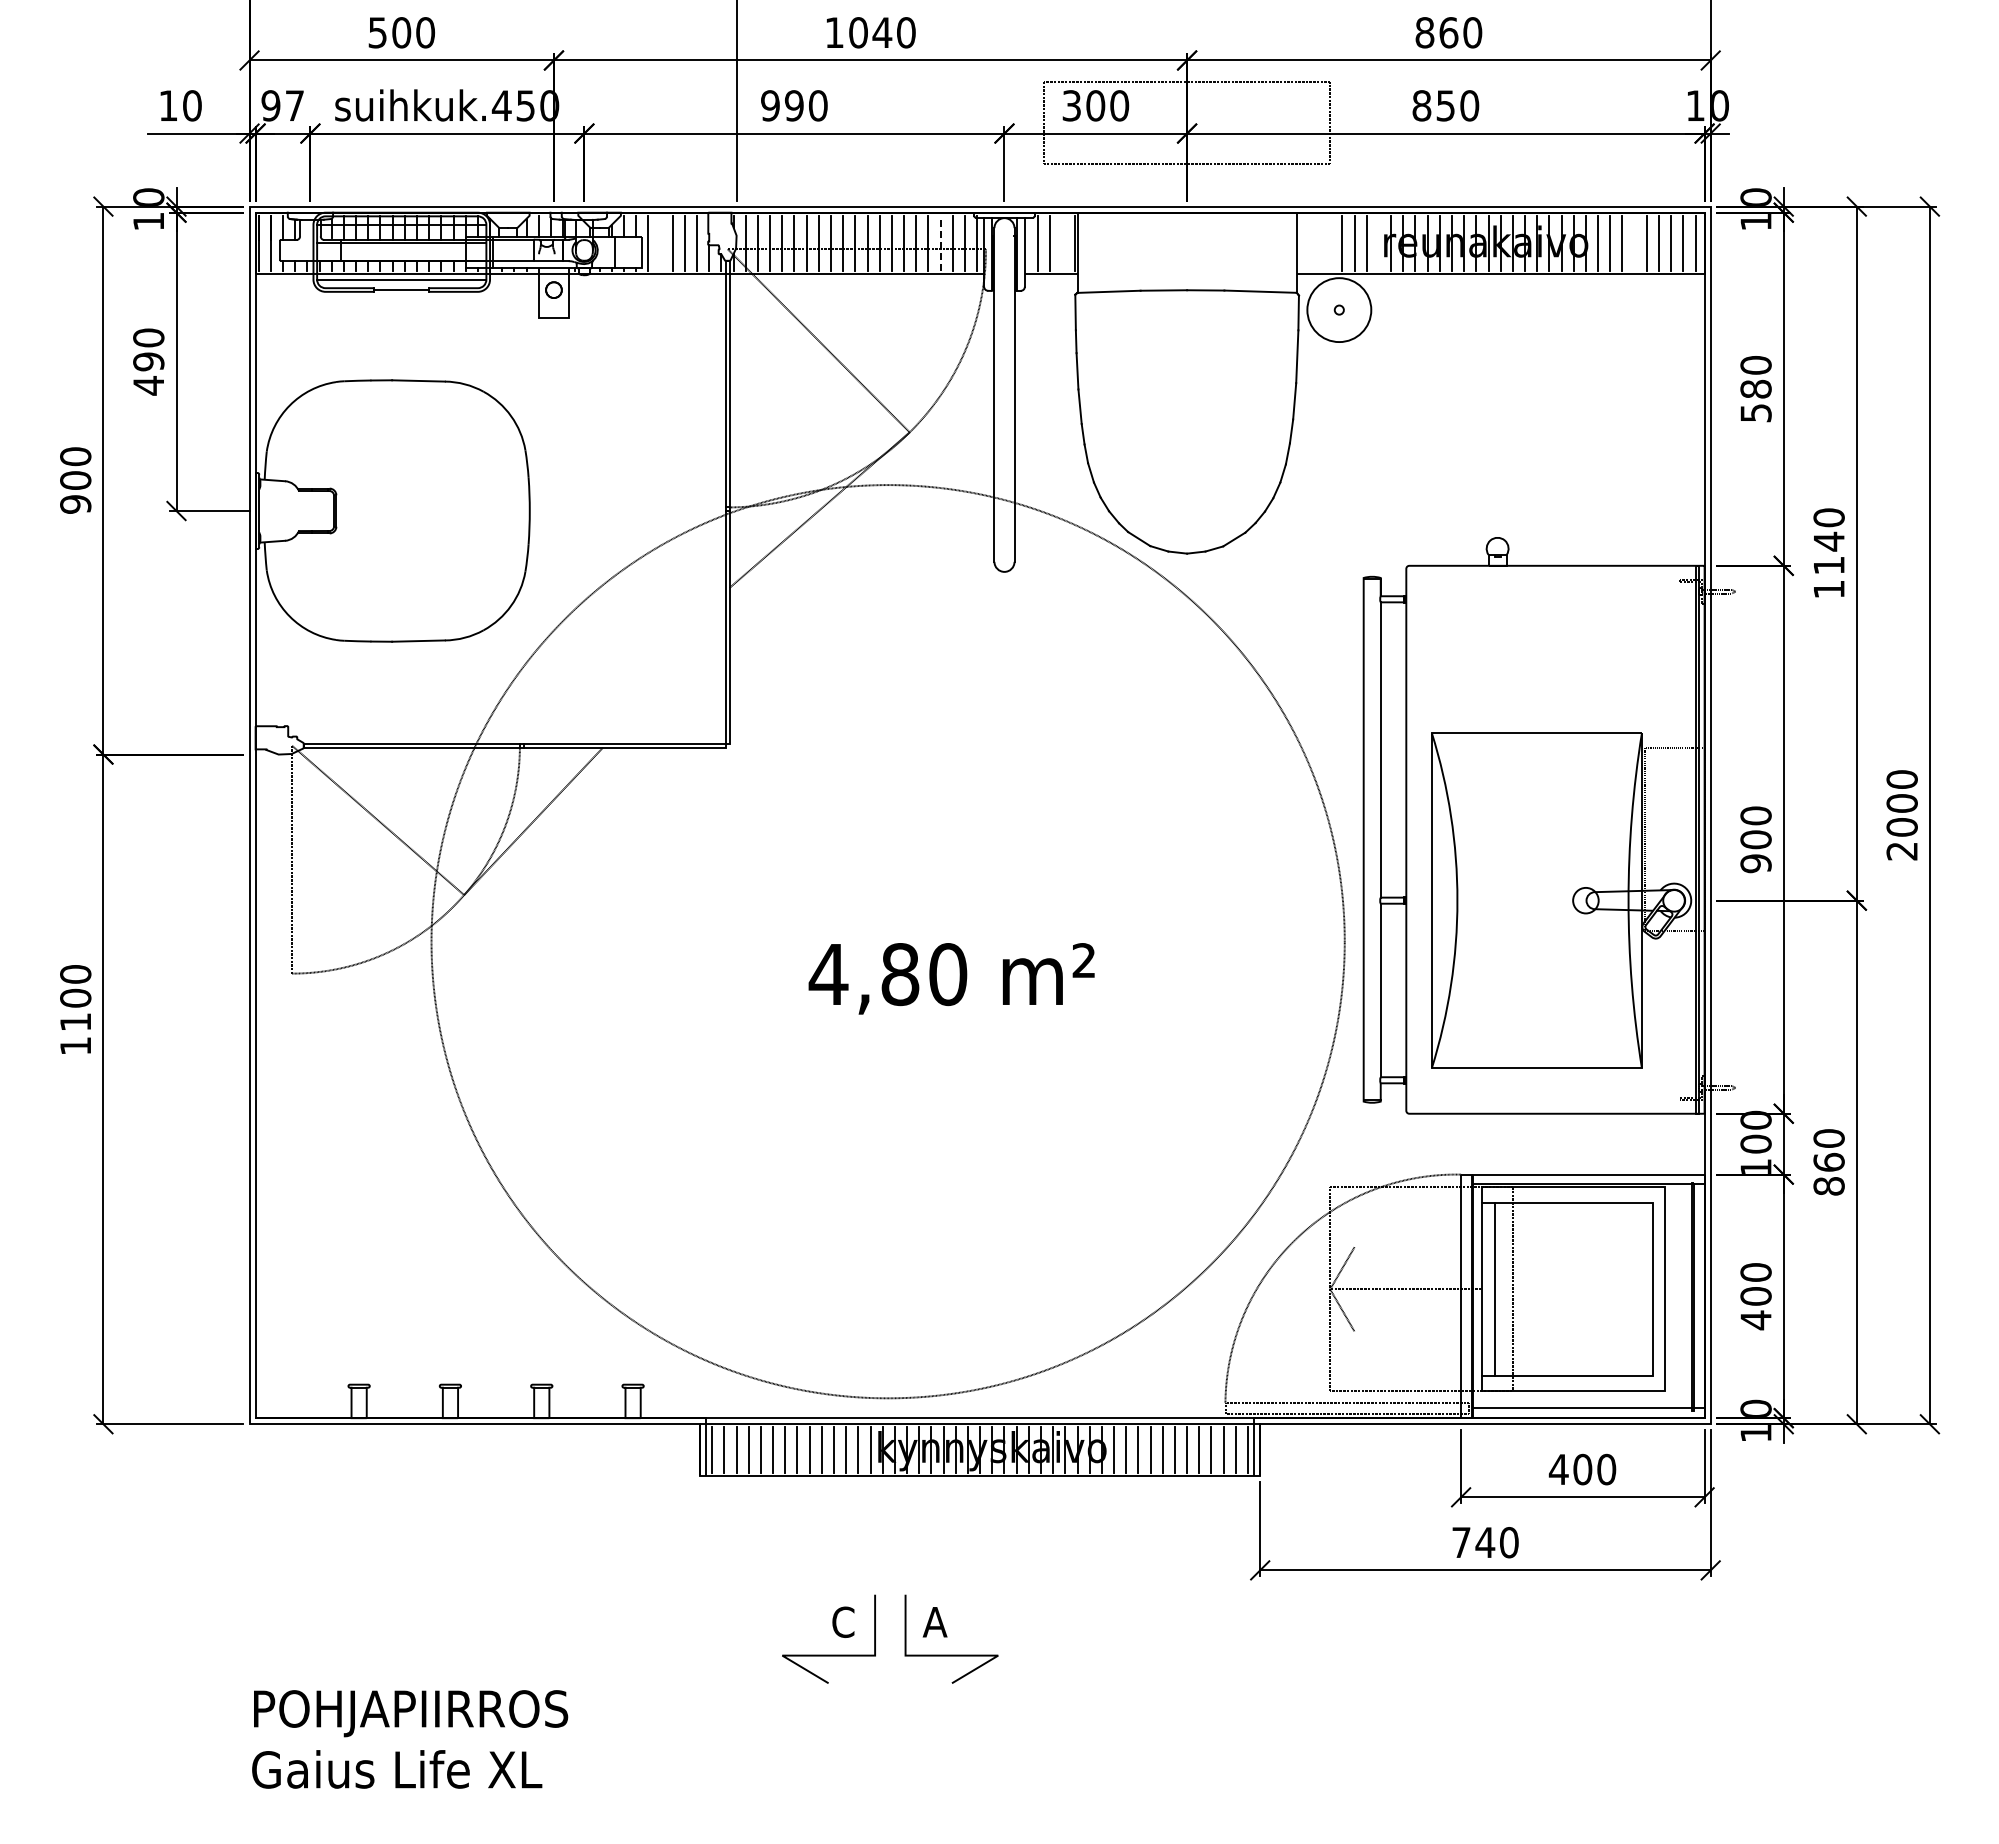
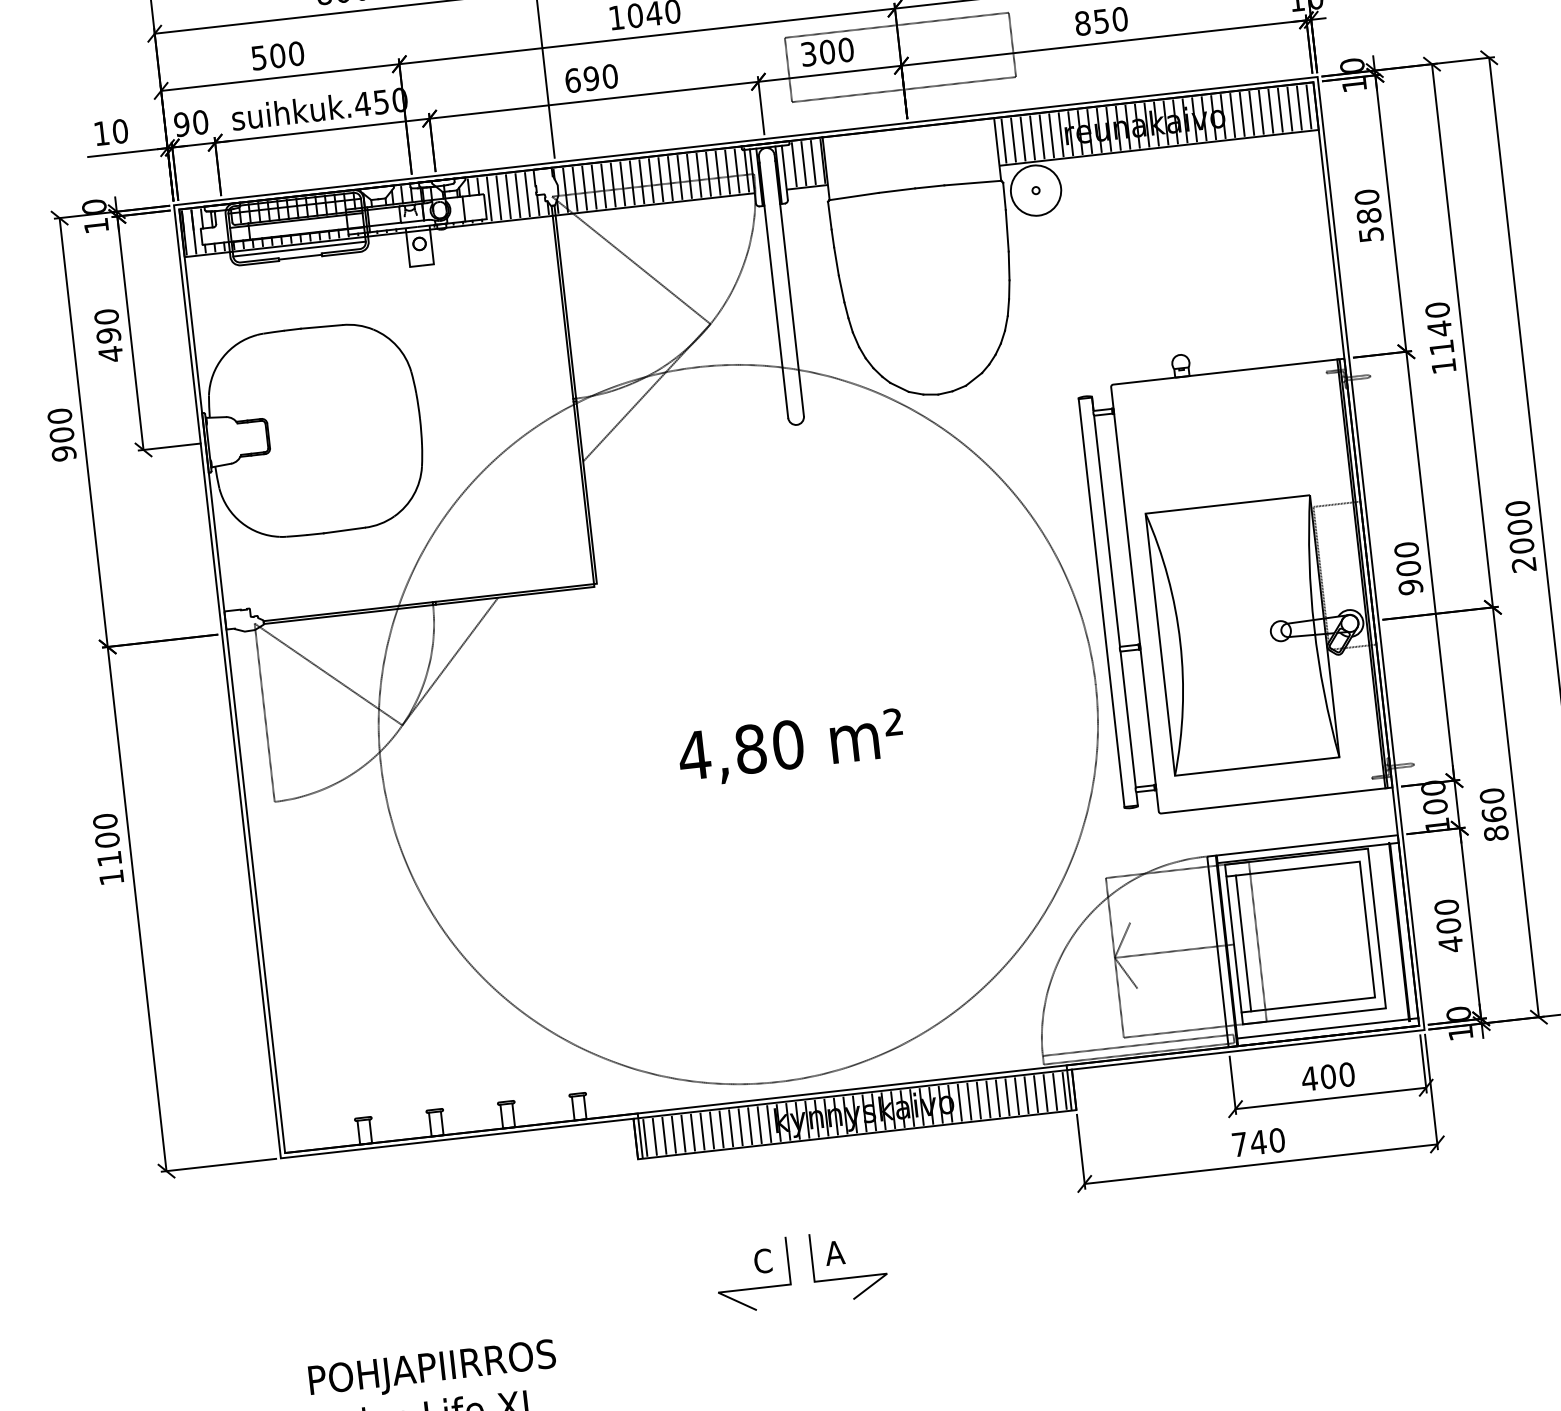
text: (294, 105) -> (200, 122), 97 -> 90
text: (770, 105) -> (572, 80), 990 -> 690
line: (660, 242) -> (498, 197), added
line: (940, 242) -> (717, 172), dashed -> solid
line: (1062, 242) -> (813, 162), added
line: (1305, 242) -> (1003, 140), added
line: (1318, 242) -> (1013, 139), added
line: (1330, 242) -> (1023, 138), added
line: (1378, 242) -> (1060, 134), added
line: (1634, 242) -> (1261, 111), added

